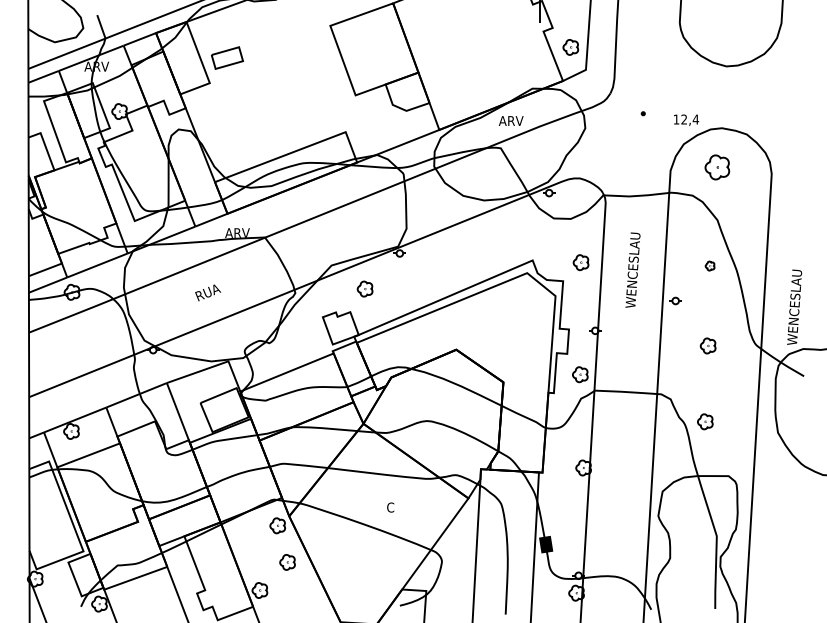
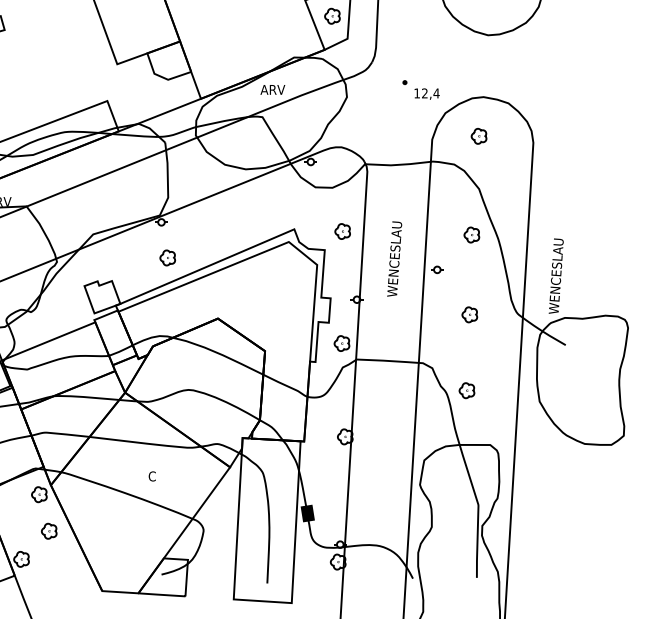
text: (686, 119) -> (427, 93), moved
part: (717, 167) -> (479, 136), size x0.62
part: (709, 265) -> (471, 234), size x1.67
text: (632, 269) -> (394, 258), moved
part: (364, 288) -> (167, 257), moved

